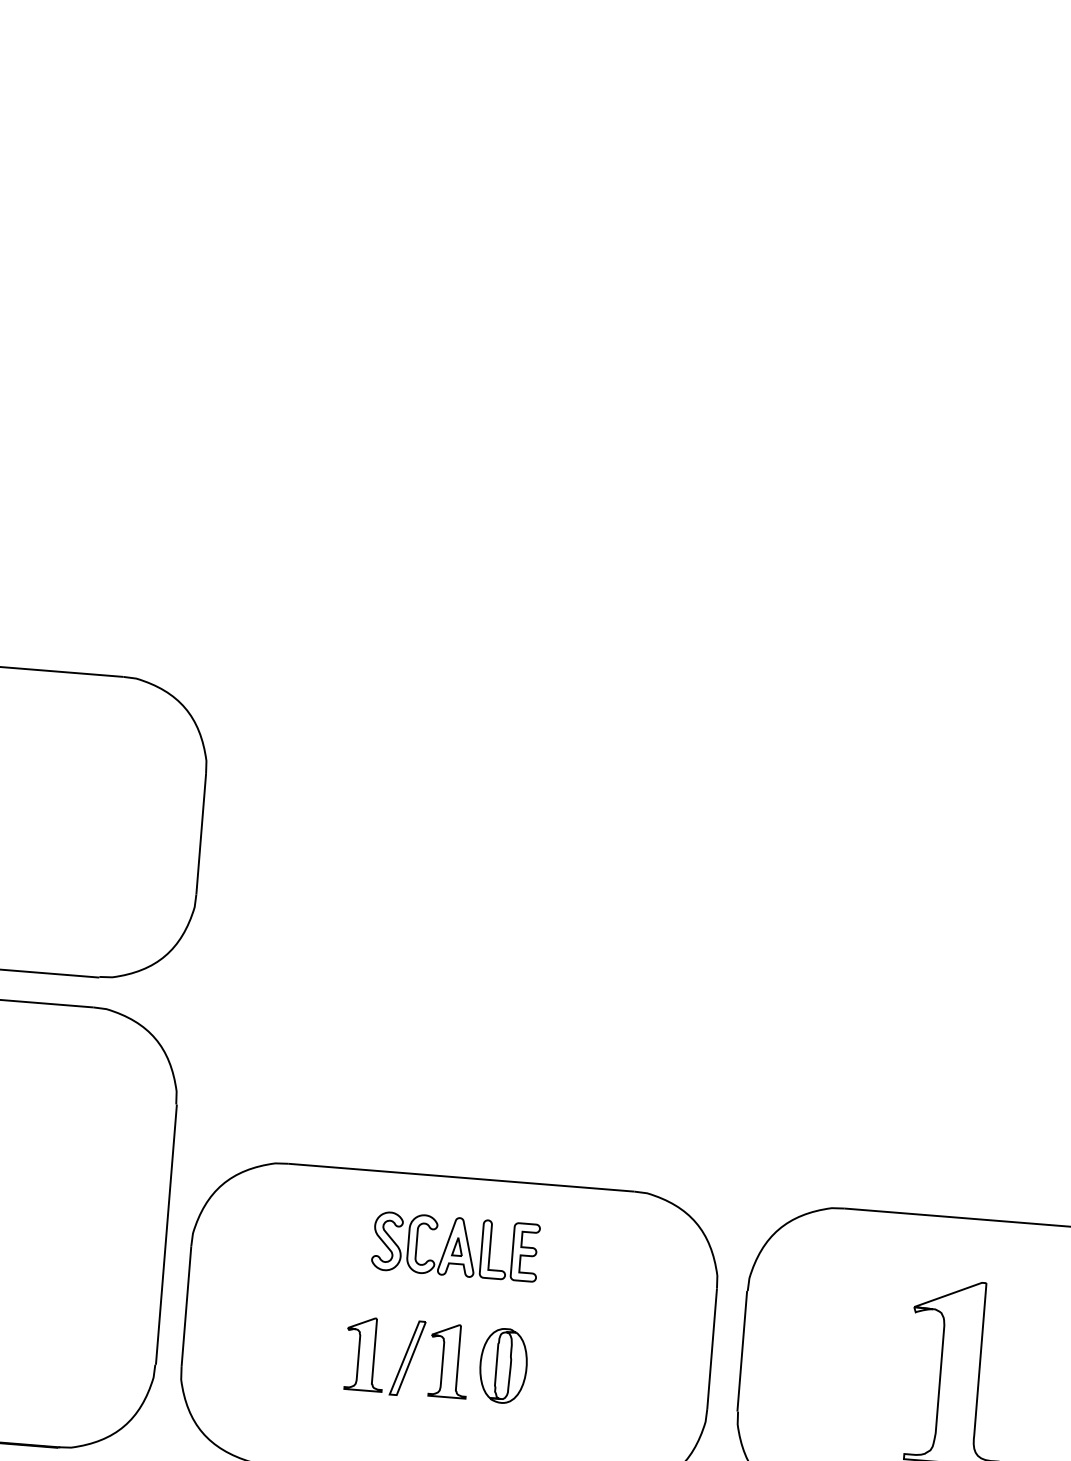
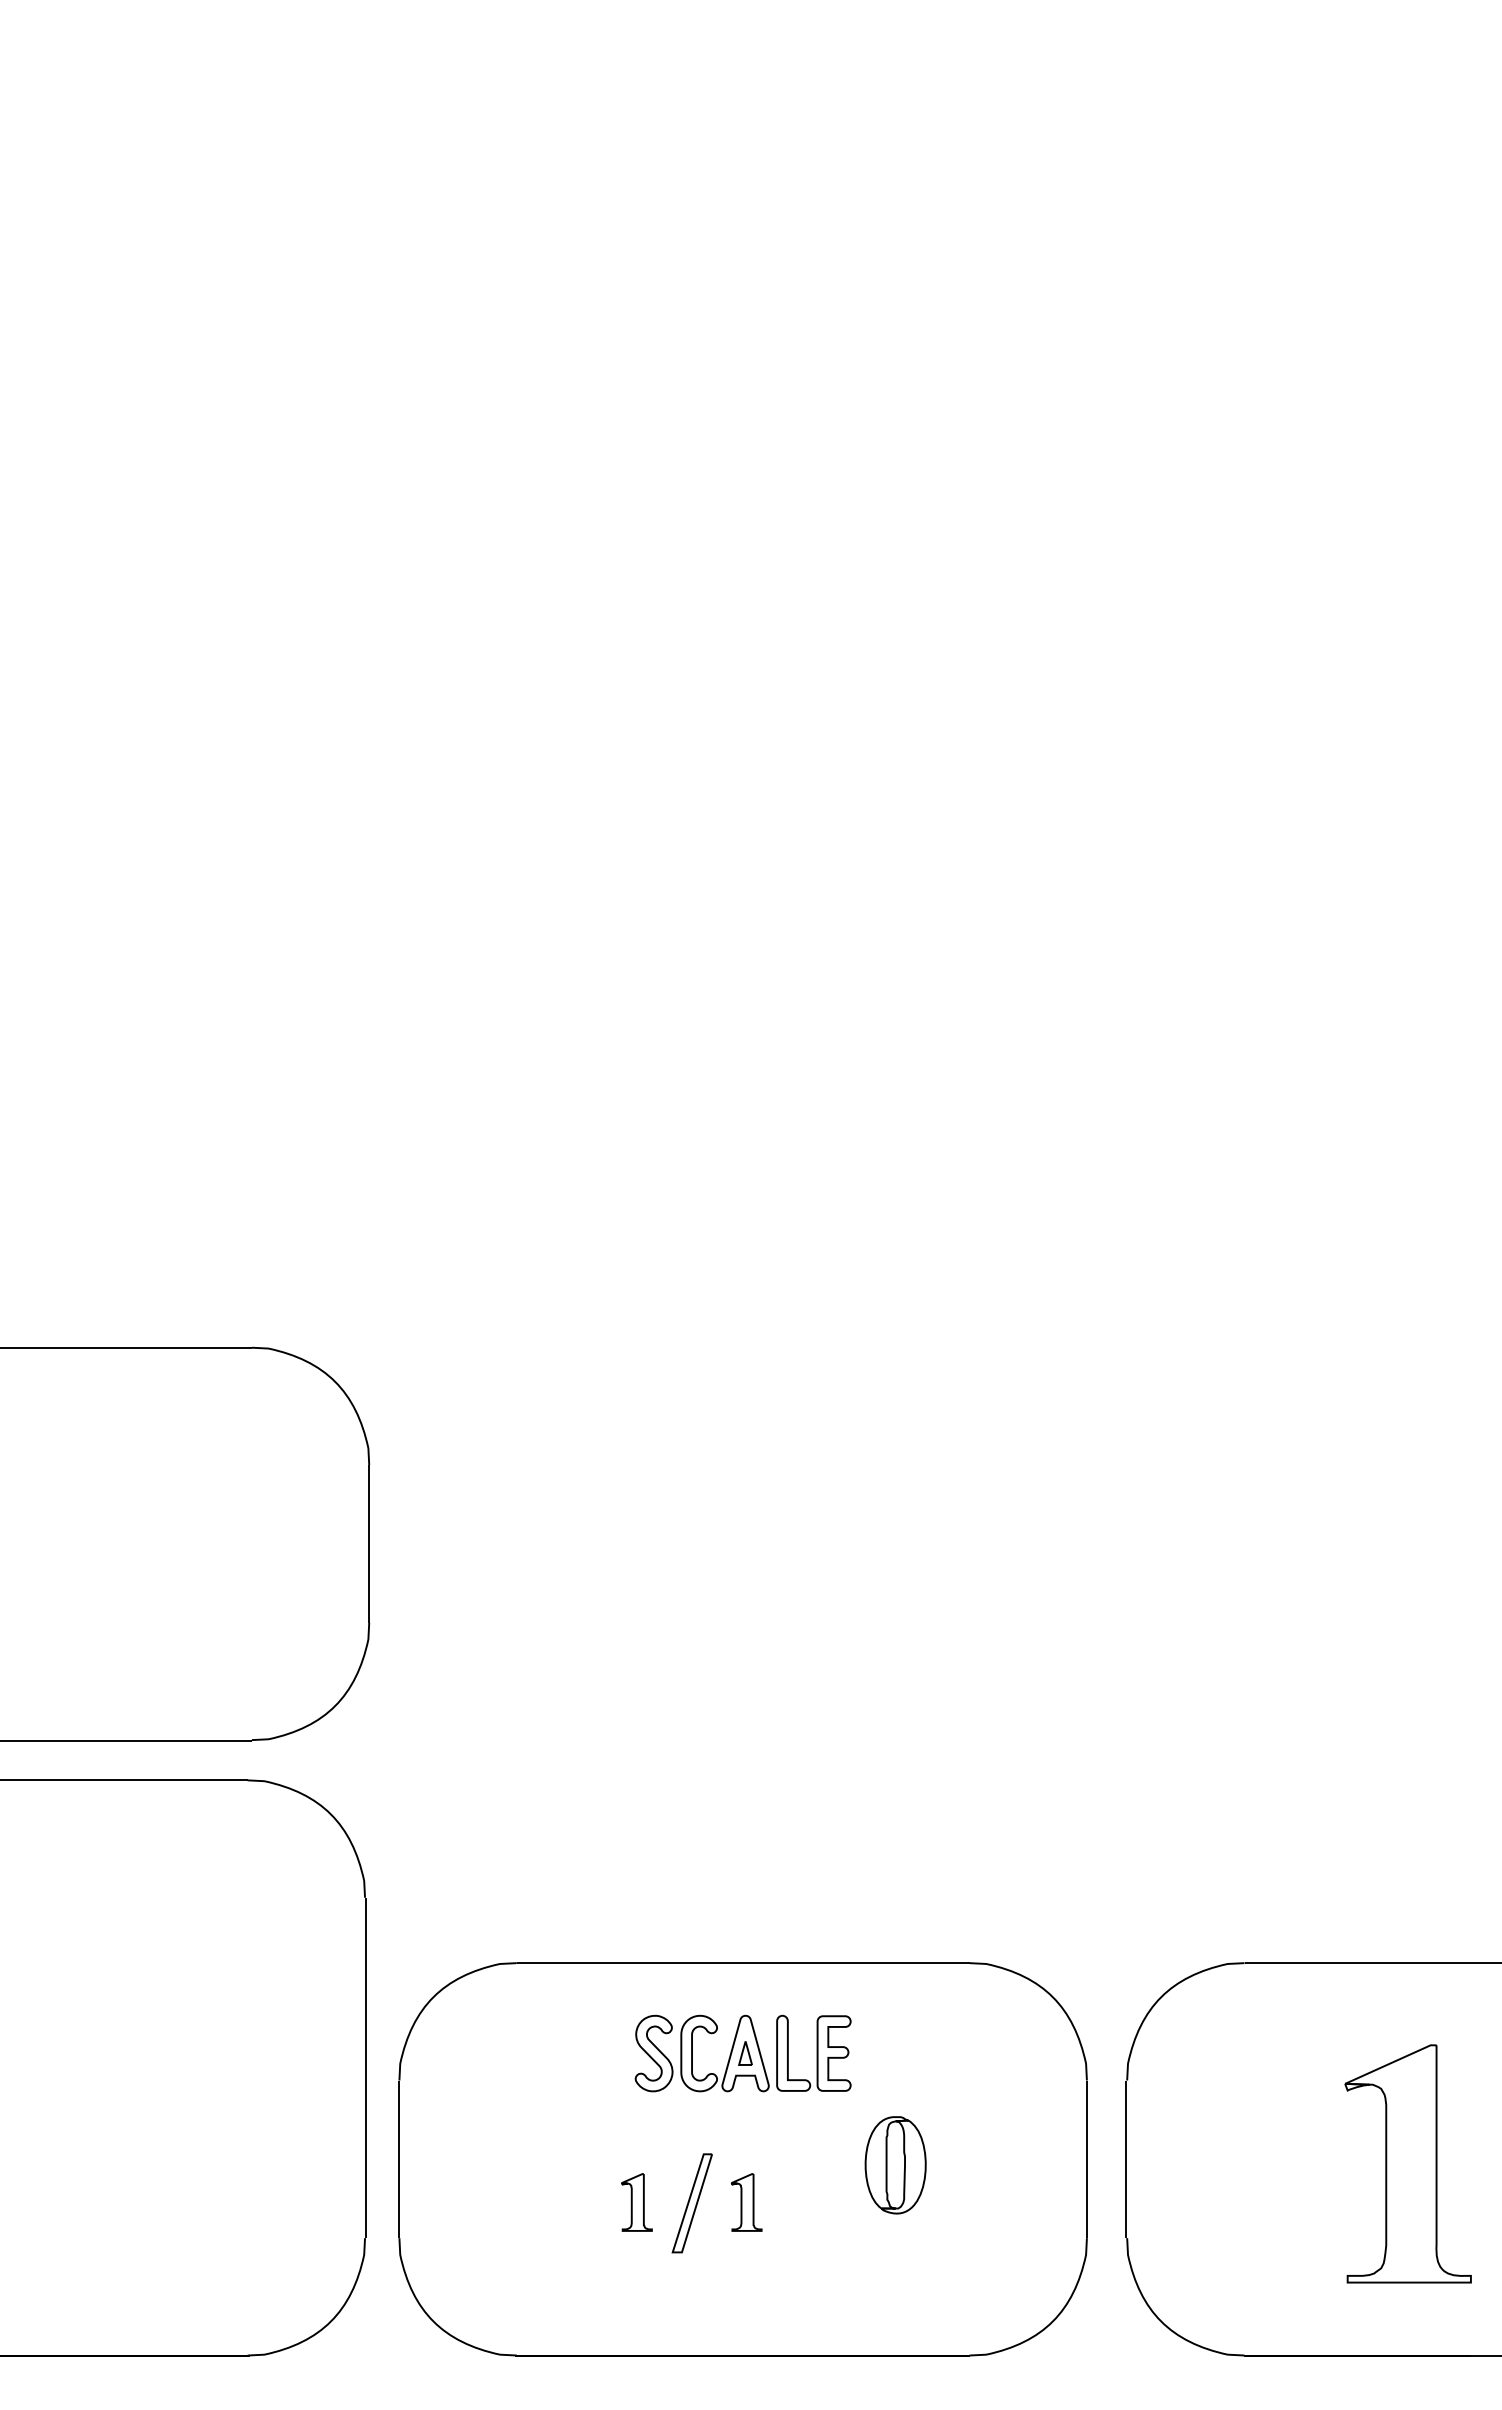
part: (365, 1354) -> (636, 2202), size x0.6
part: (449, 1360) -> (746, 2202), size x0.6
part: (503, 1366) -> (895, 2165), moved

